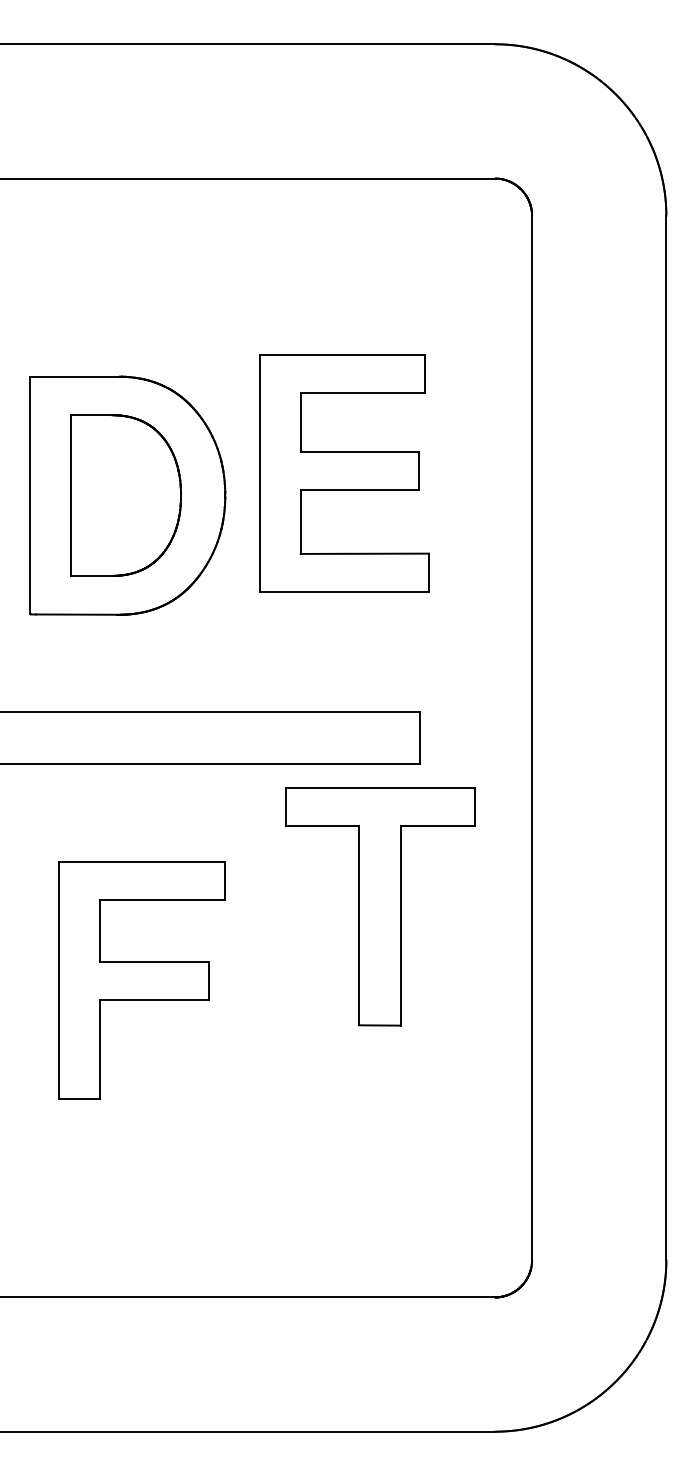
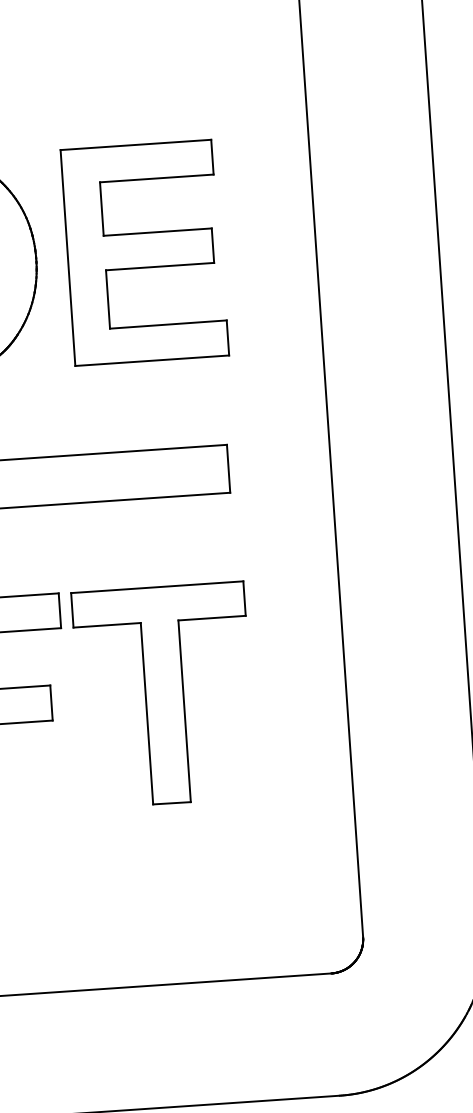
part: (344, 473) -> (144, 252), moved
part: (380, 906) -> (164, 694), moved

